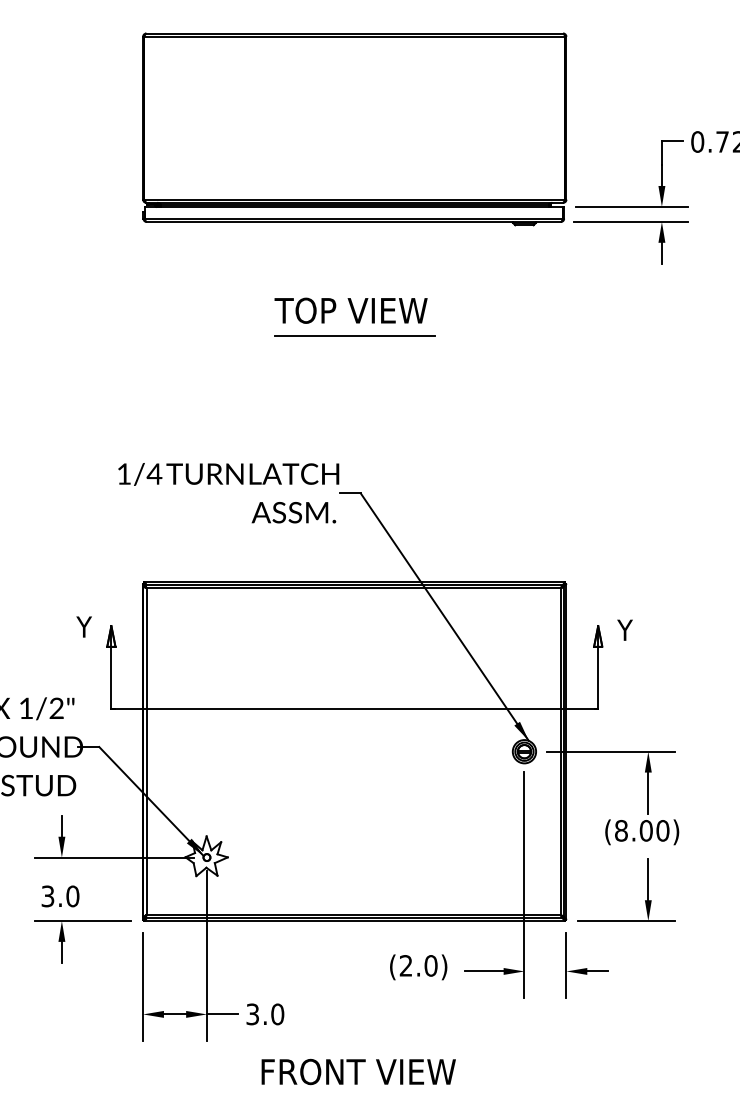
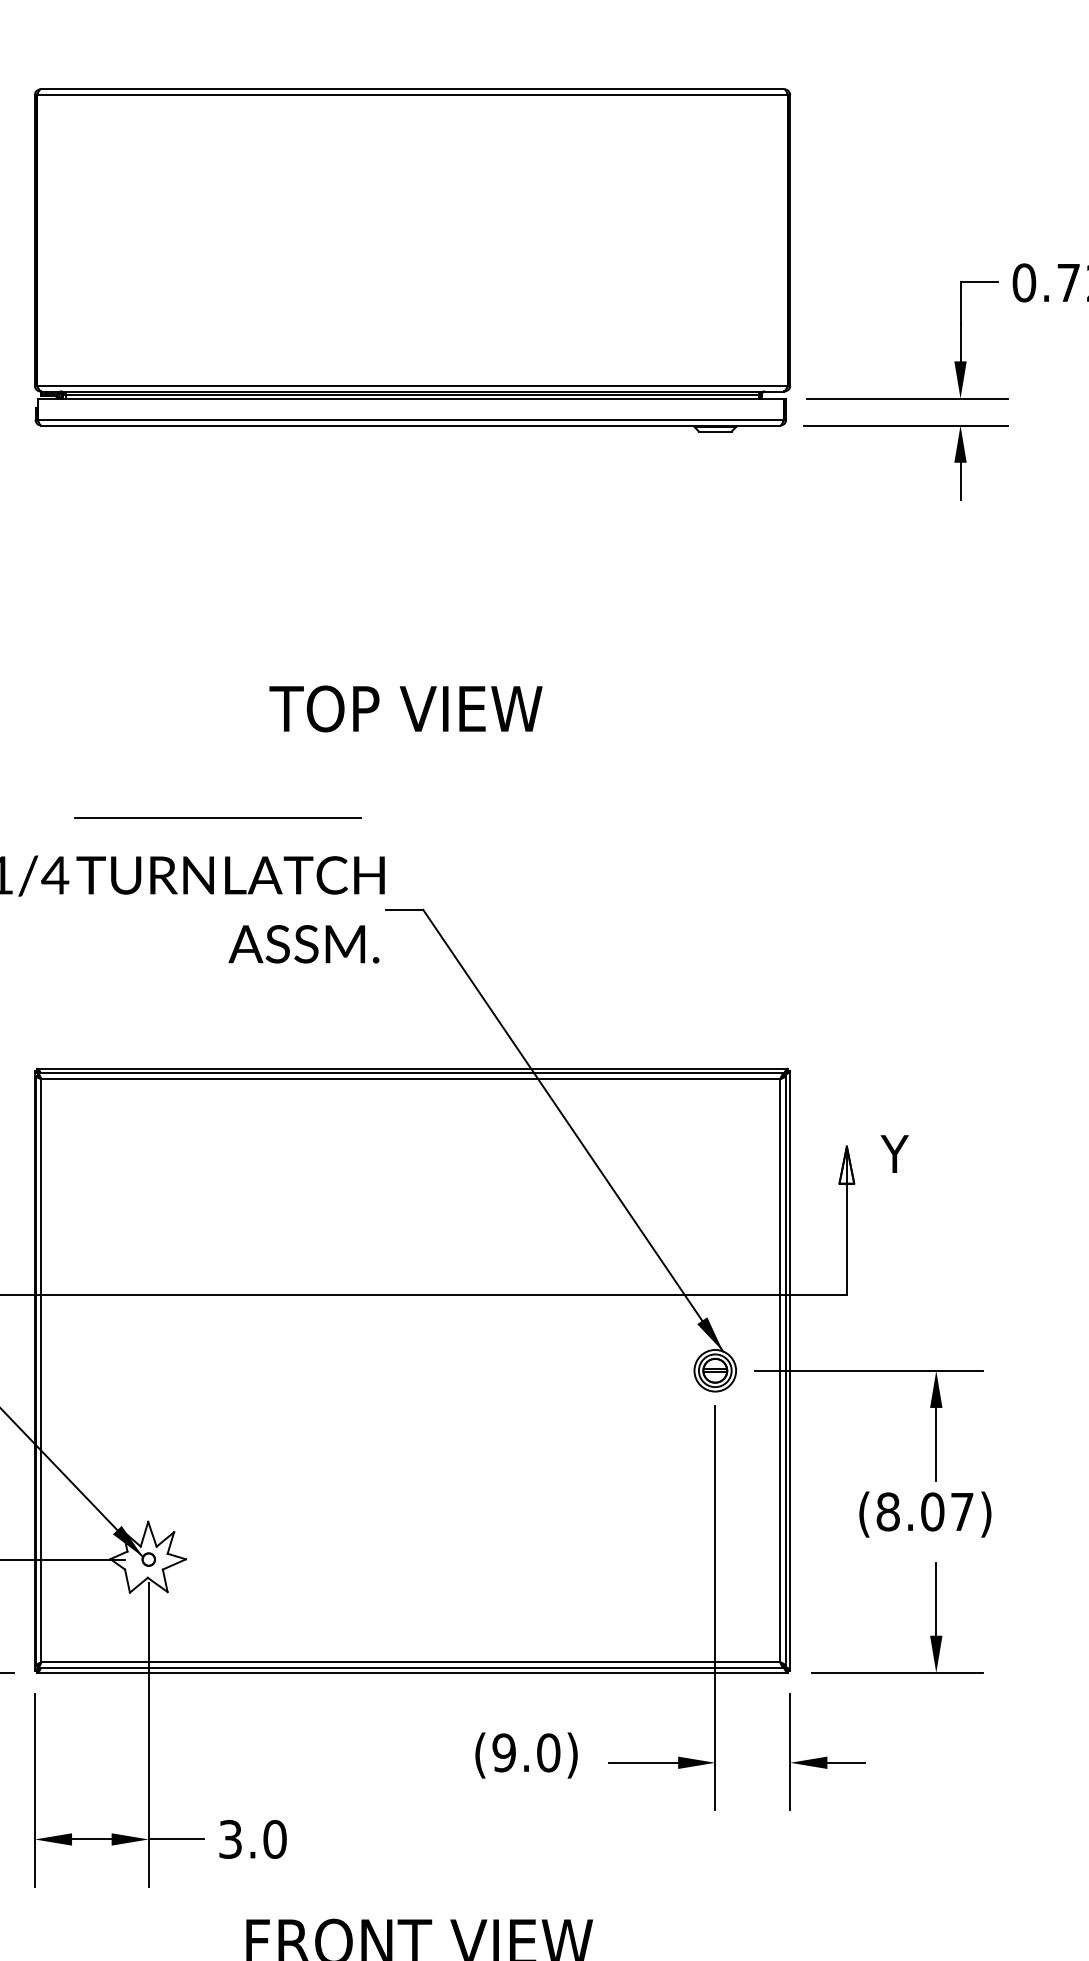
text: (350, 310) -> (404, 708), moved
line: (354, 335) -> (217, 817), moved
text: (662, 830) -> (961, 1511), (8.00) -> (8.07)
text: (405, 965) -> (503, 1752), (2.0) -> (9.0)

